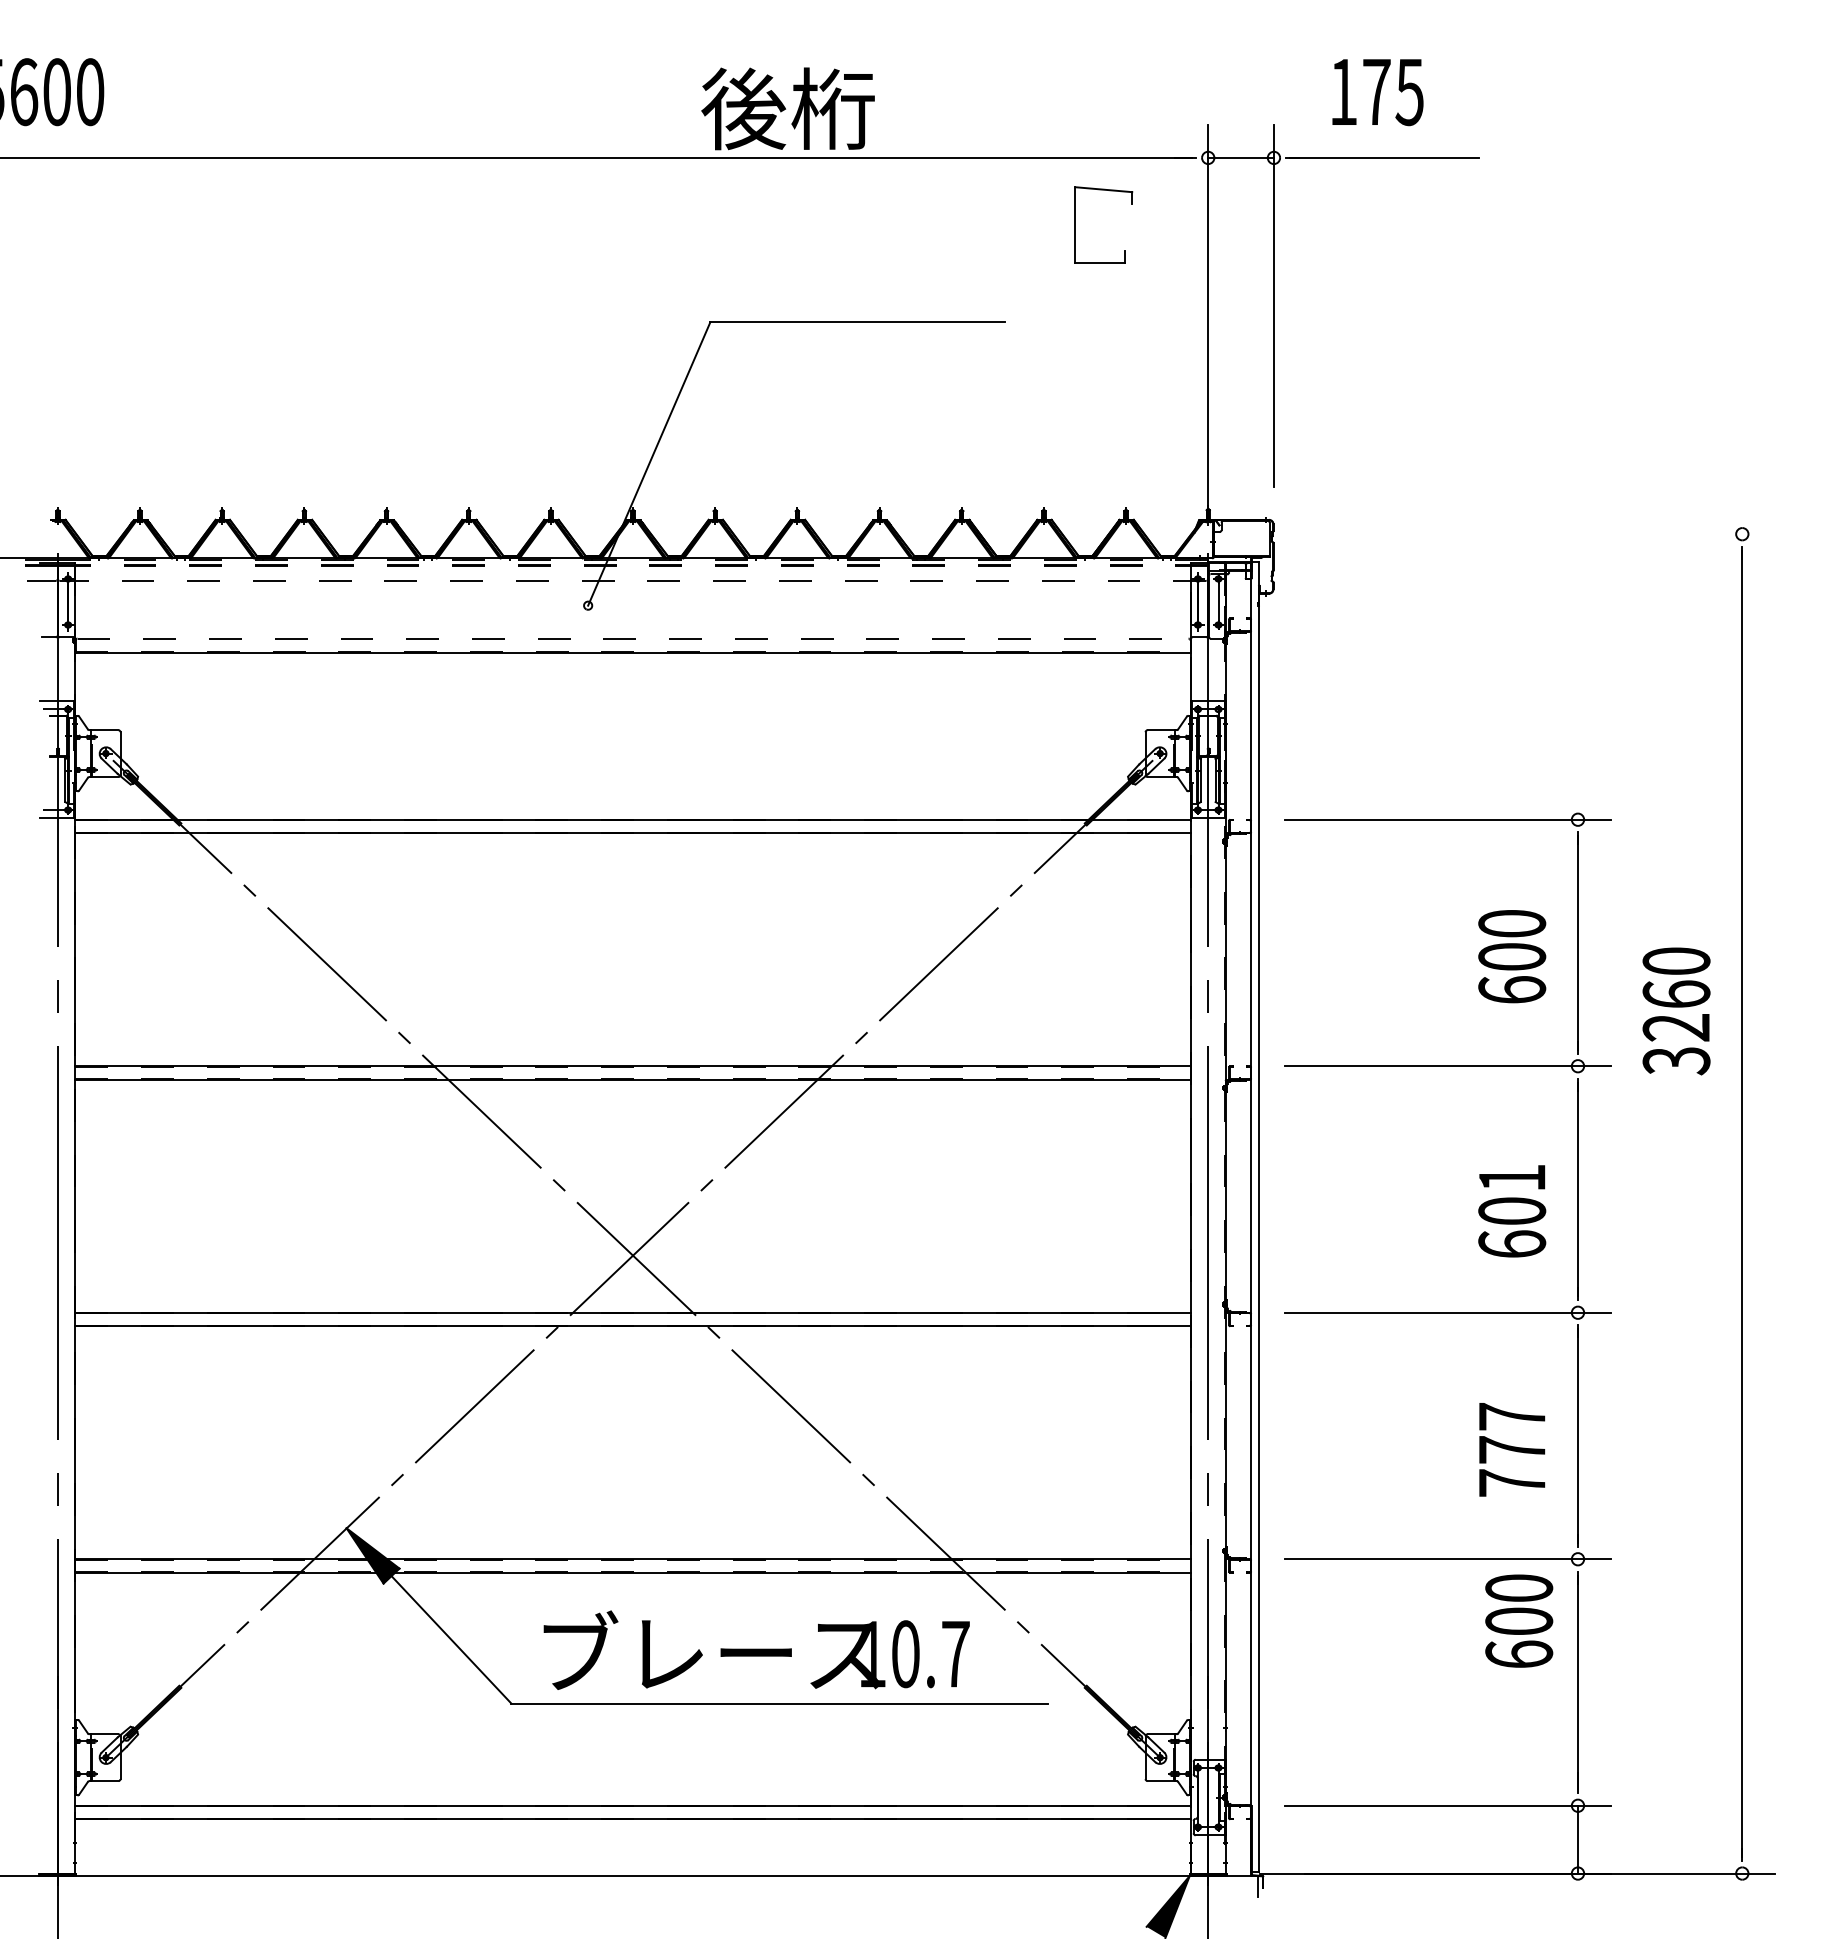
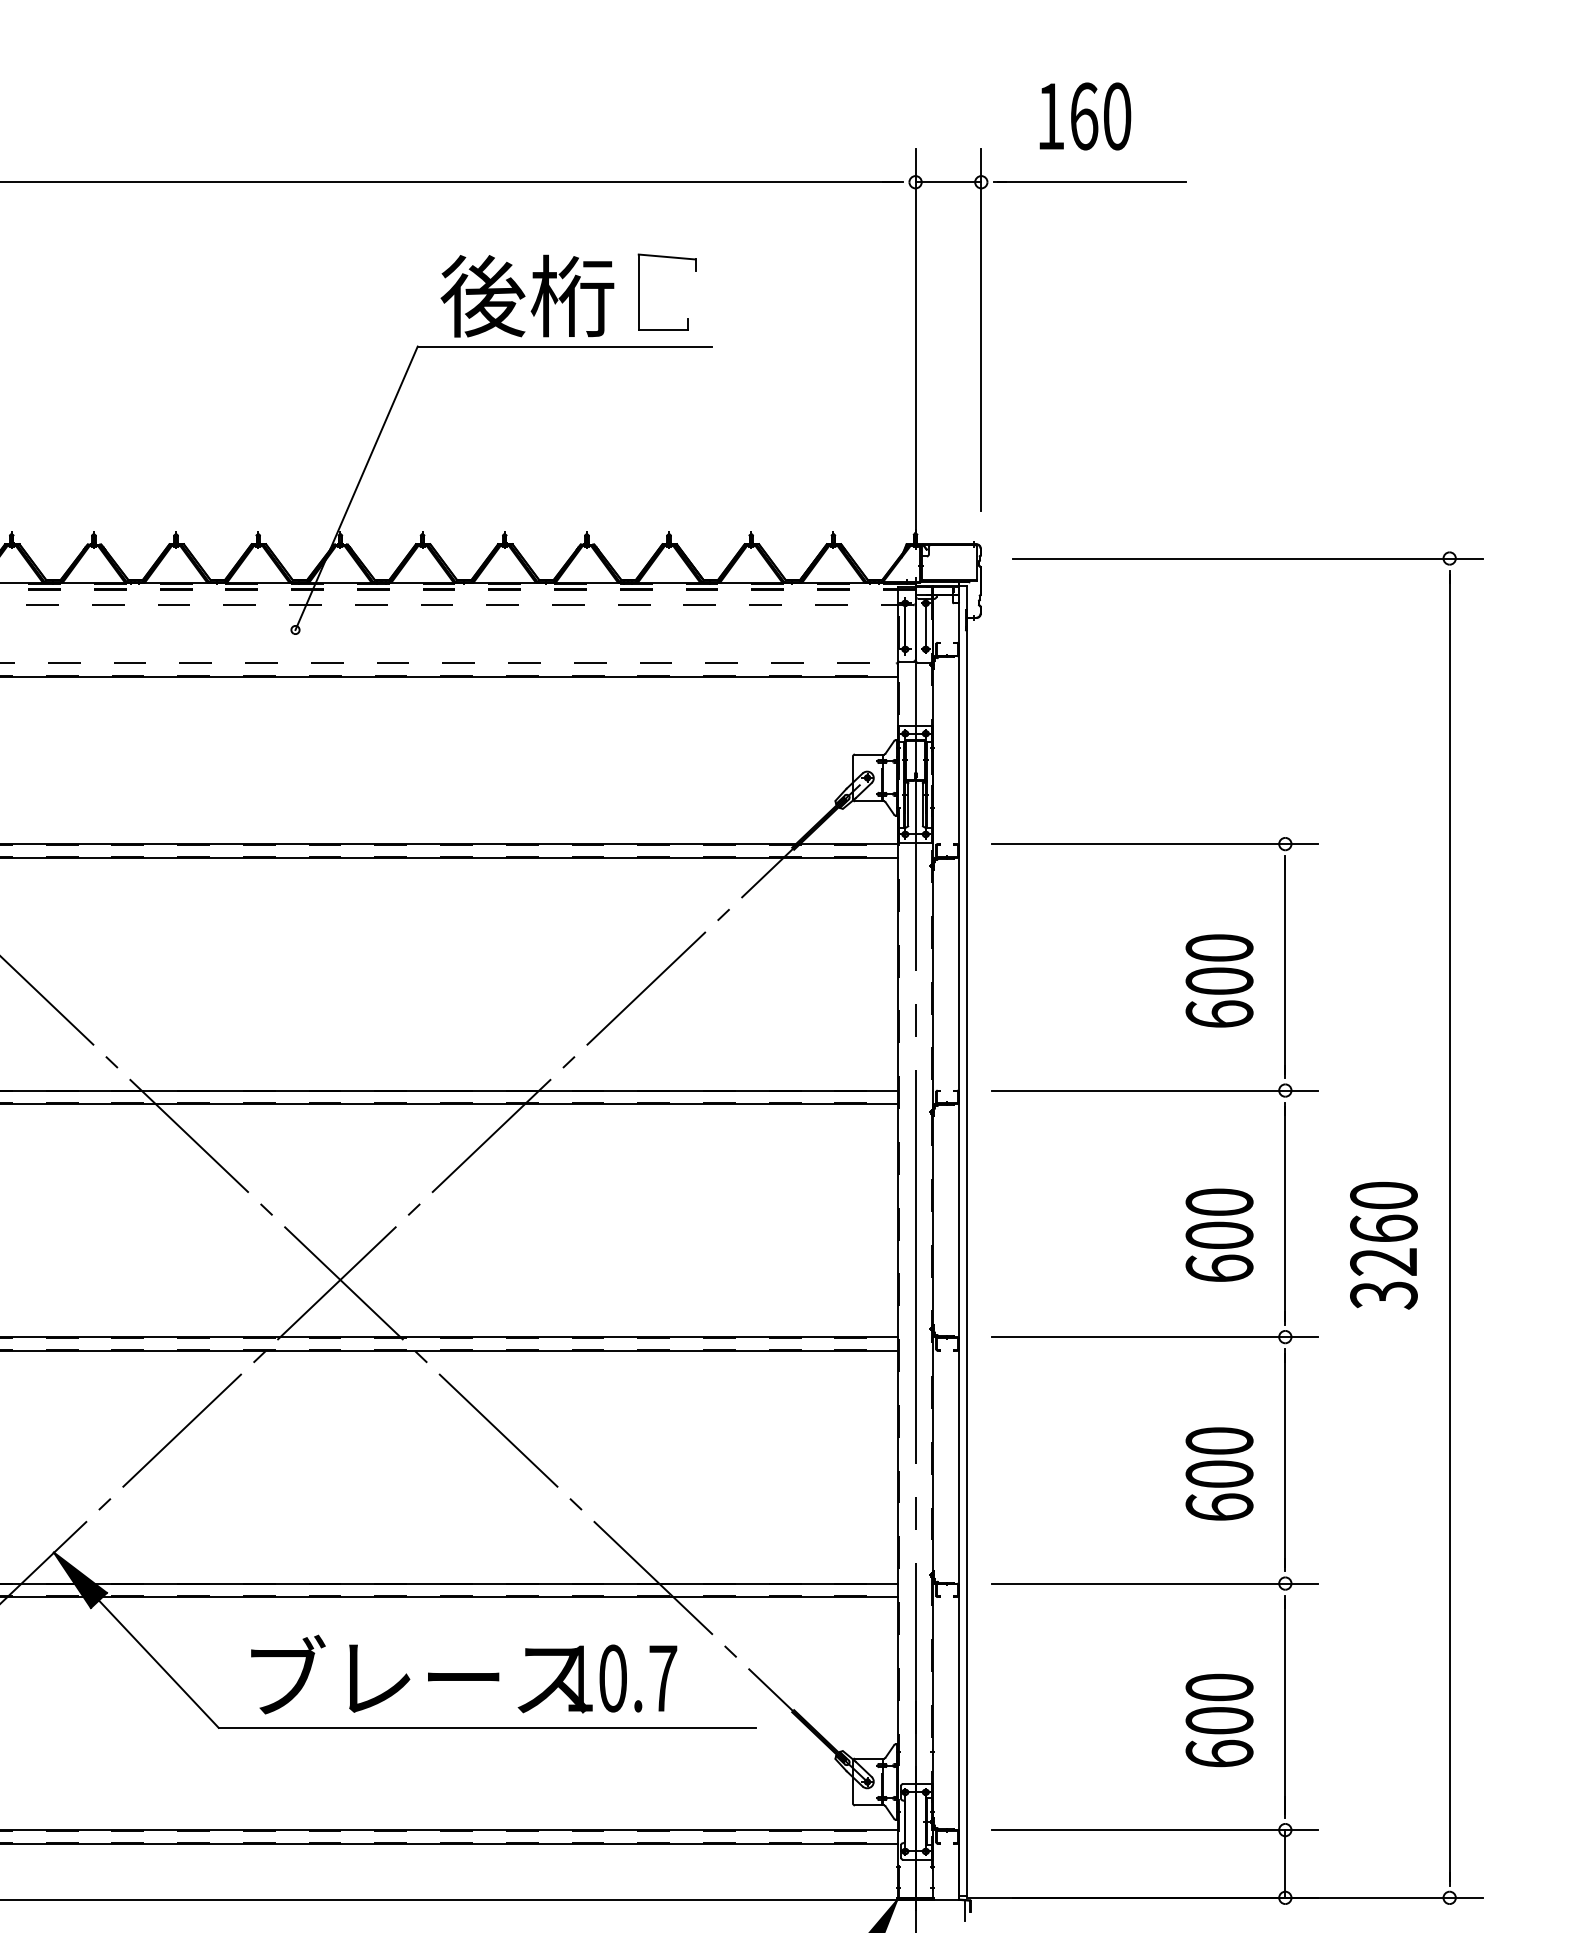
text: (1393, 92) -> (1100, 116), 175 -> 160
text: (787, 108) -> (526, 295), moved
part: (1075, 224) -> (638, 291), moved
line: (1540, 534) -> (1247, 558), added
text: (1676, 1011) -> (1383, 1245), moved
text: (1512, 1177) -> (1219, 1201), 601 -> 600
text: (1512, 1449) -> (1219, 1473), 777 -> 600
text: (1519, 1620) -> (1219, 1719), moved

